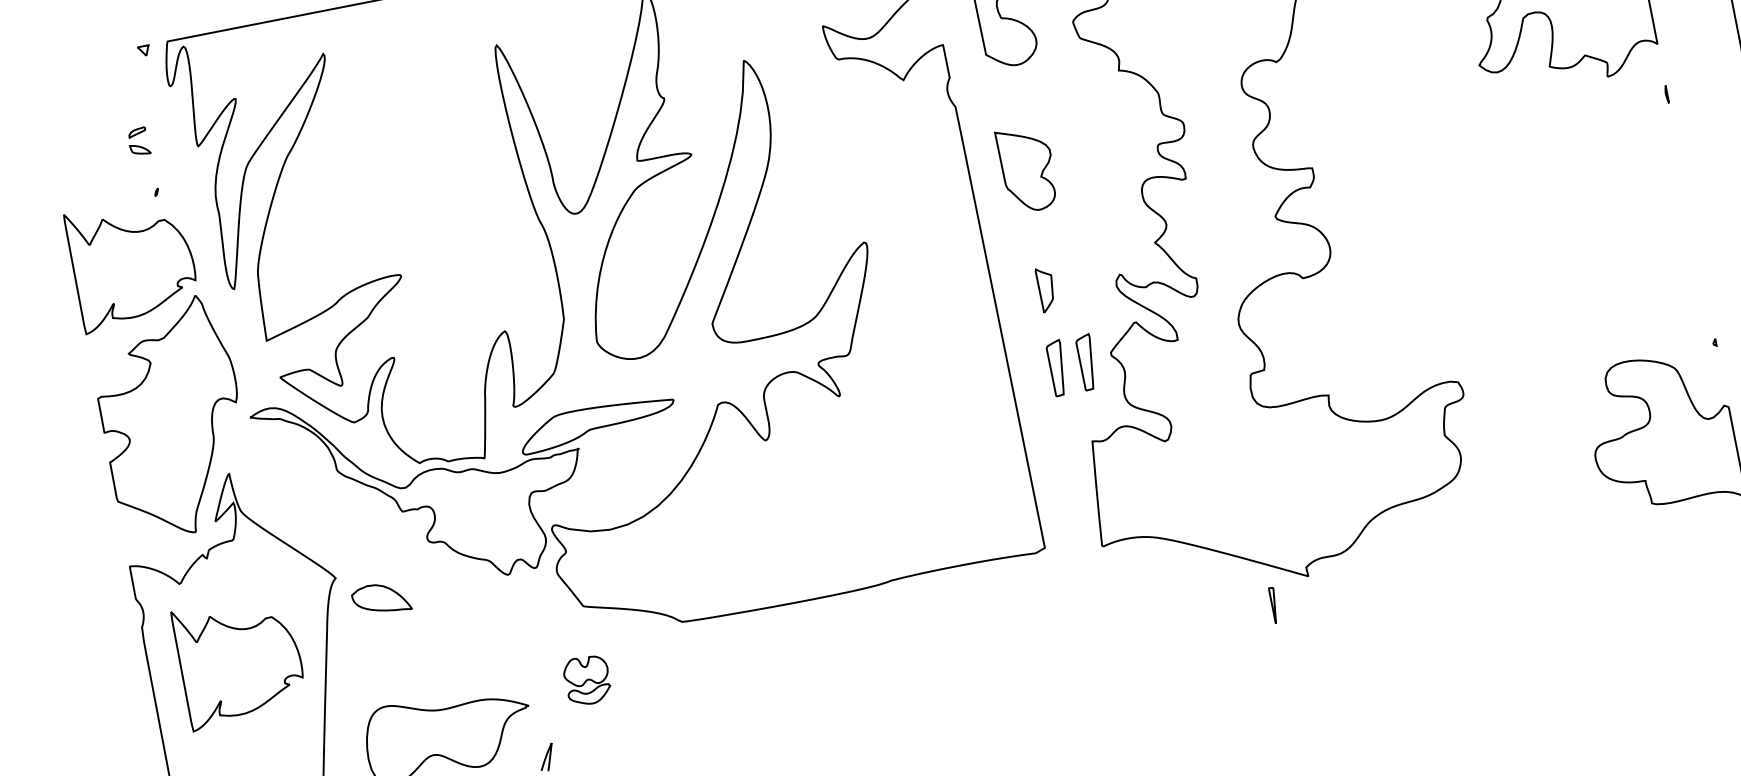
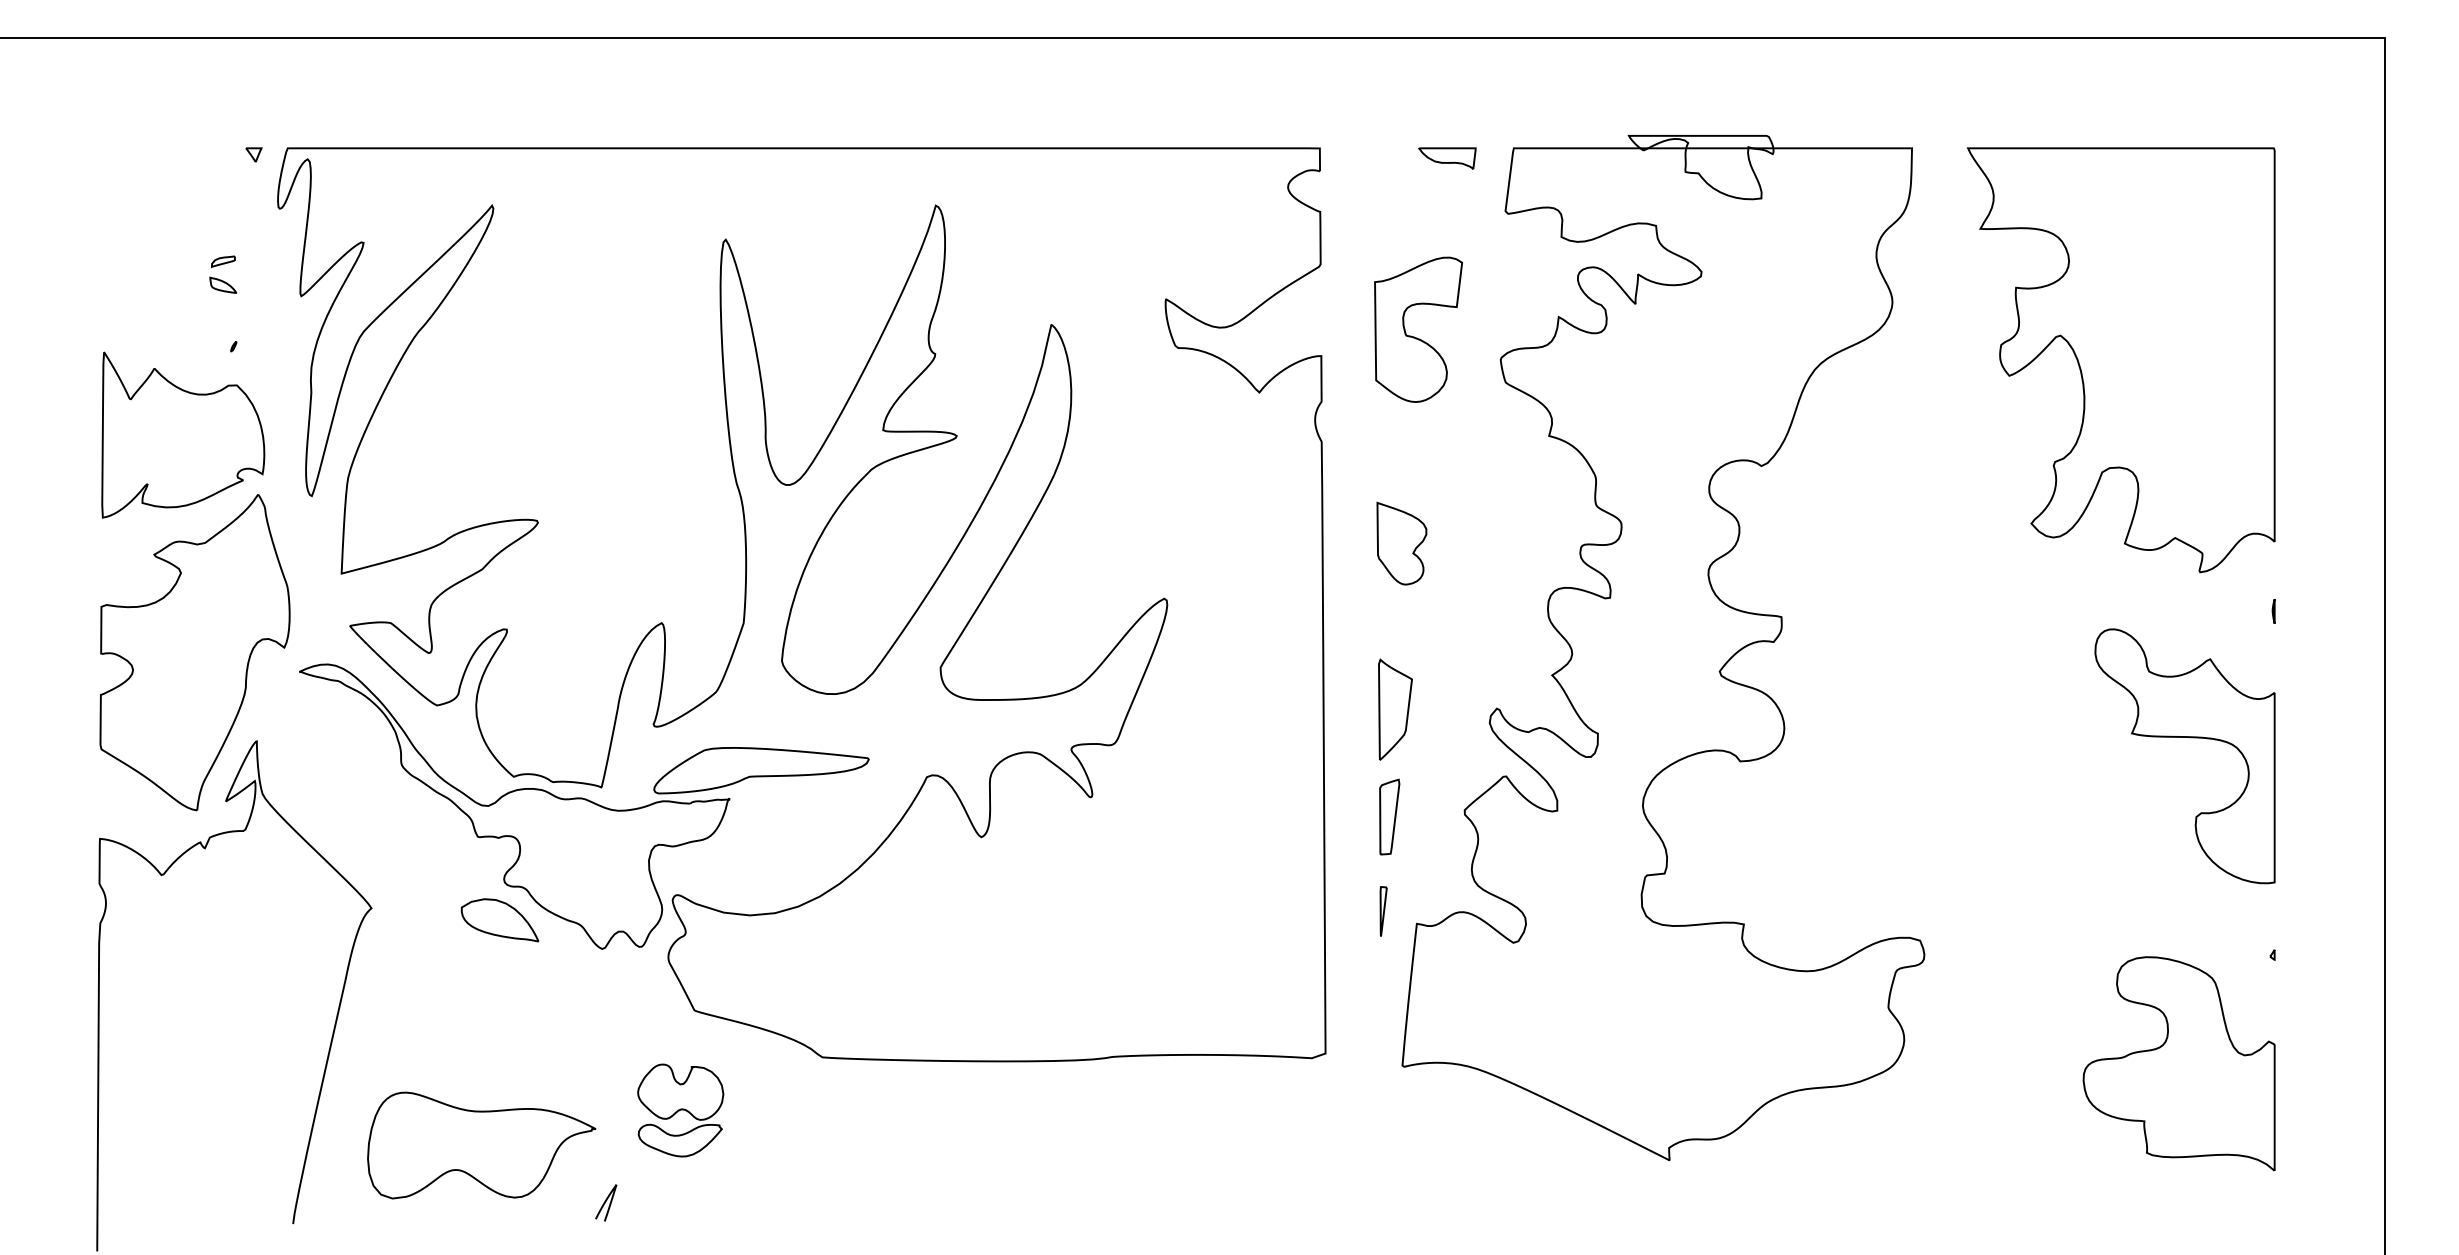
part: (1027, 169) -> (1401, 543), size x0.71
part: (1624, 198) -> (2190, 738), added
part: (1046, 289) -> (1395, 709), size x1.67
part: (1087, 361) -> (1430, 816), removed
part: (381, 599) -> (499, 920), moved
part: (1274, 605) -> (1383, 911), moved
part: (240, 660) -> (222, 992), removed
part: (587, 680) -> (680, 1110), size x1.43

